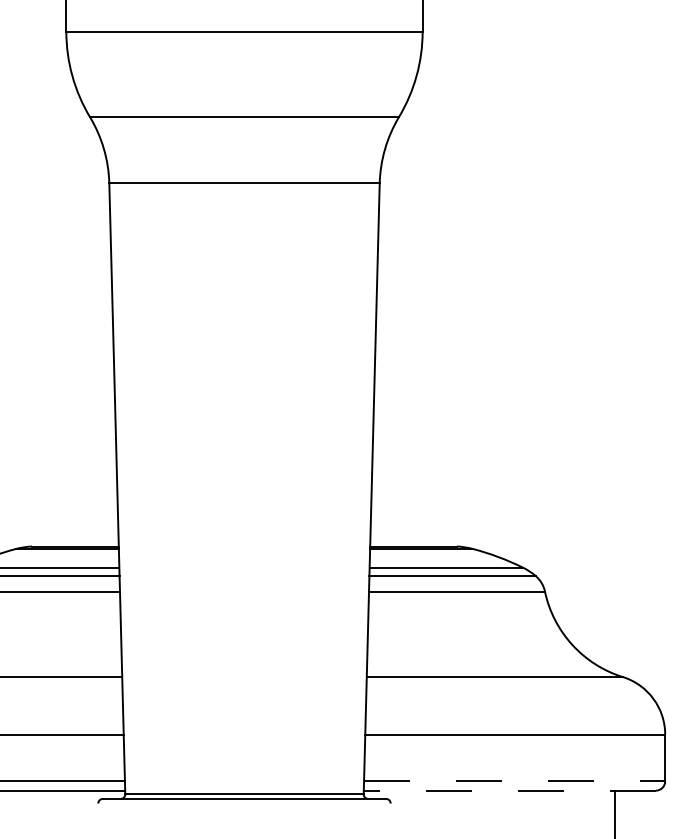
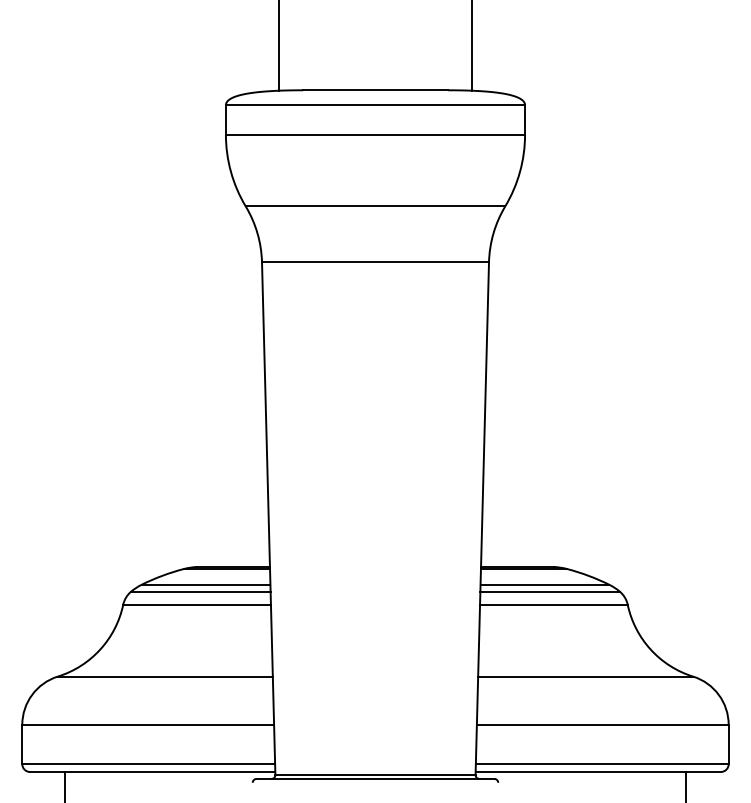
line: (514, 781) -> (602, 764), dashed -> solid
line: (510, 790) -> (598, 771), dashed -> solid

